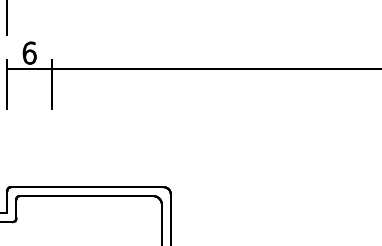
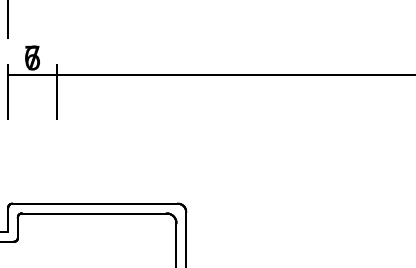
text: (29, 52) -> (32, 57), 6 -> 7

